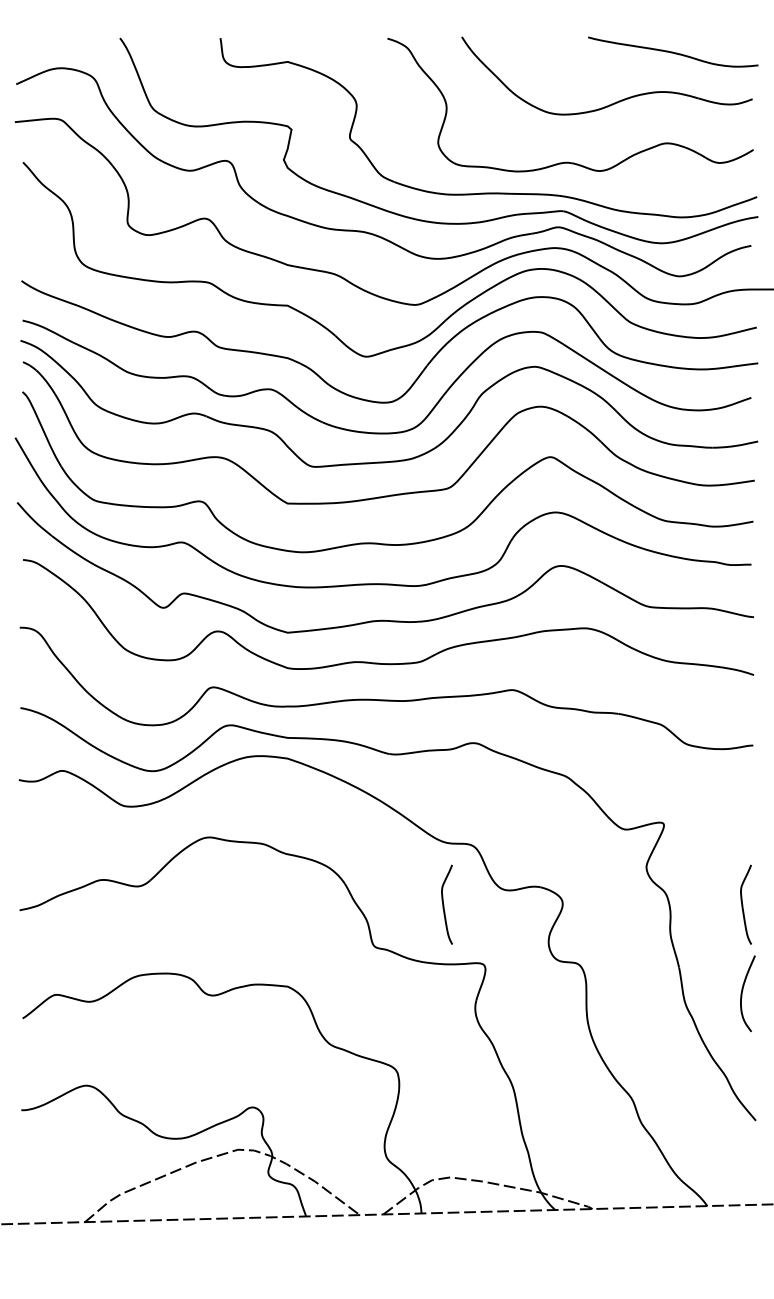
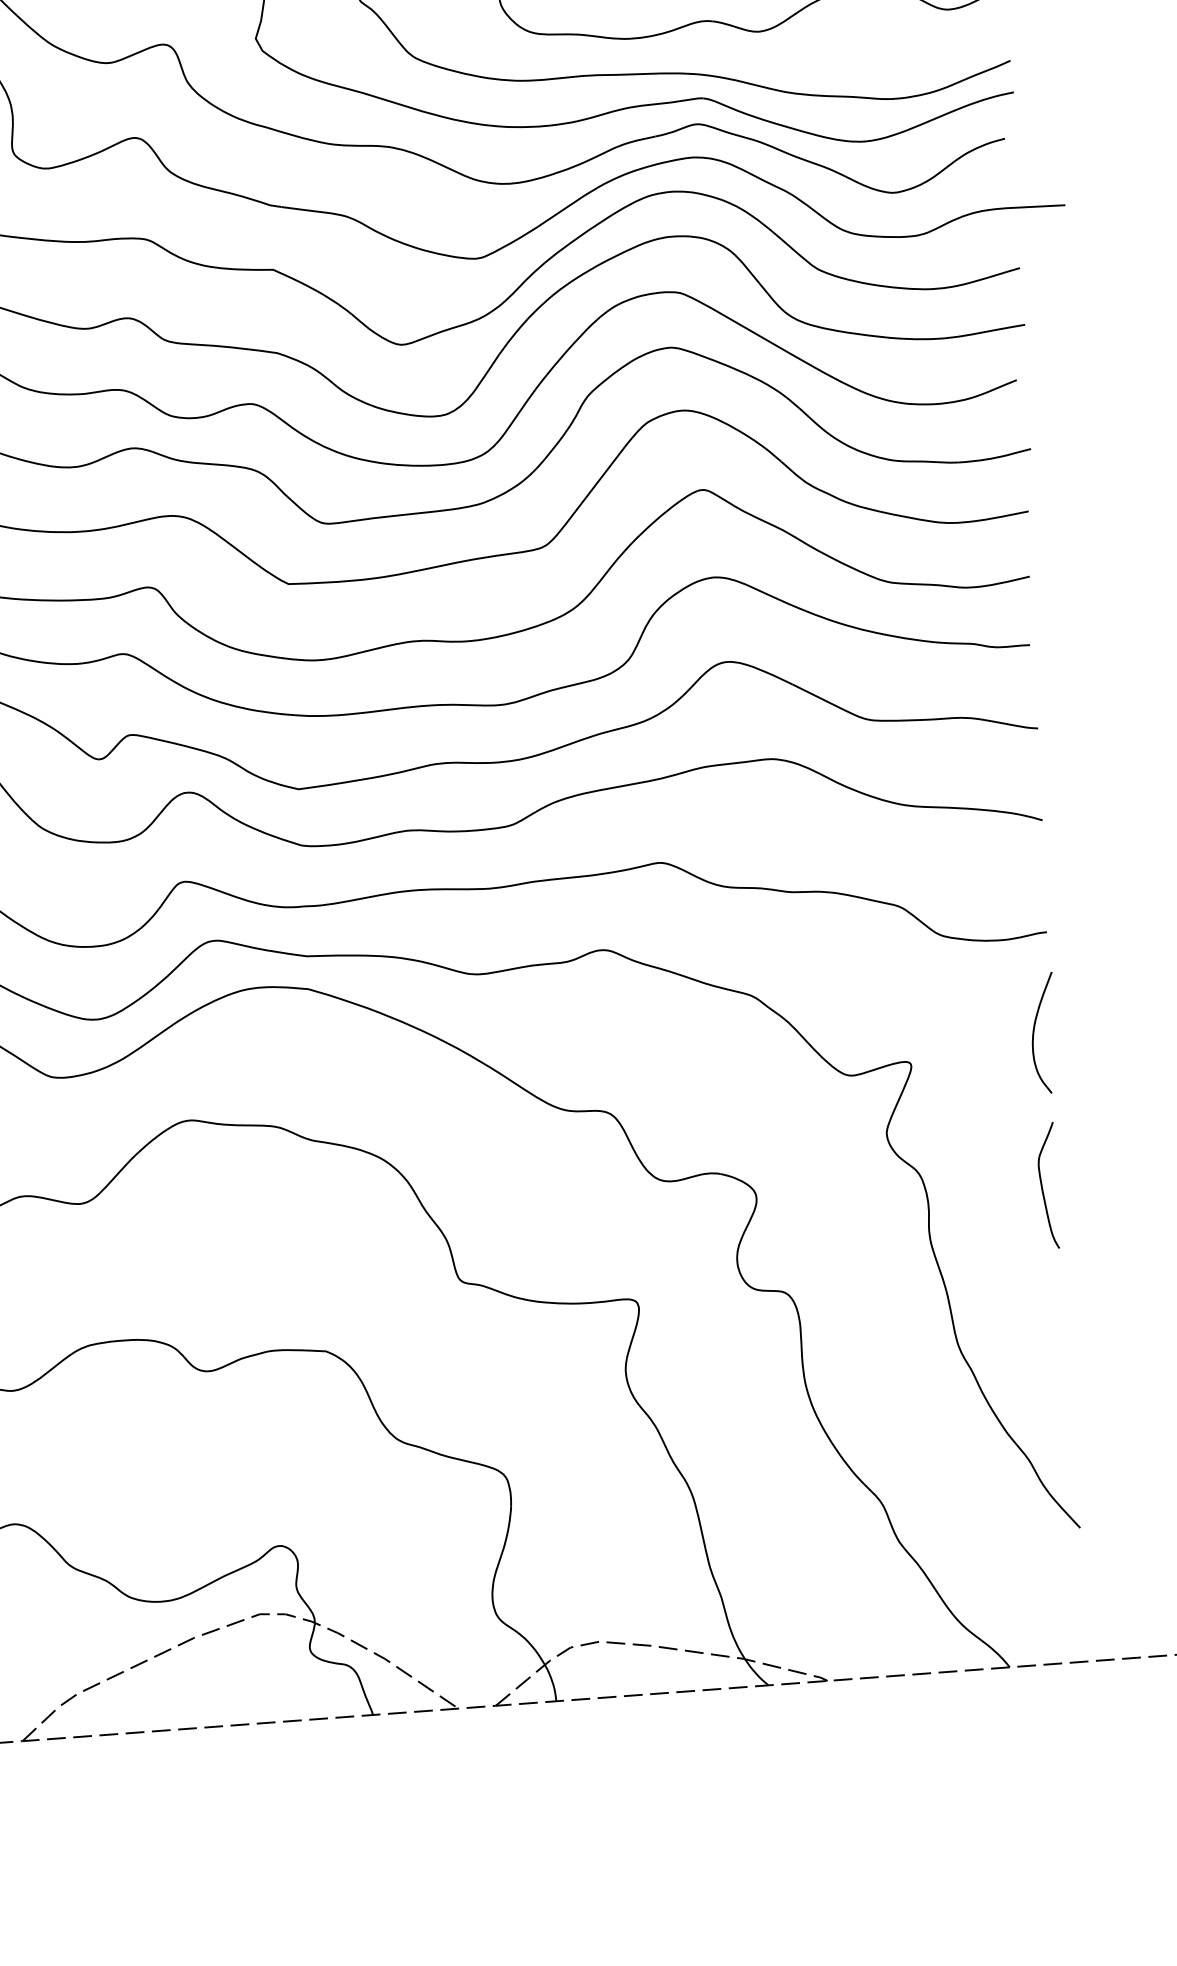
curve: (444, 904) -> (568, 1208), removed
curve: (743, 990) -> (1036, 1028), moved

